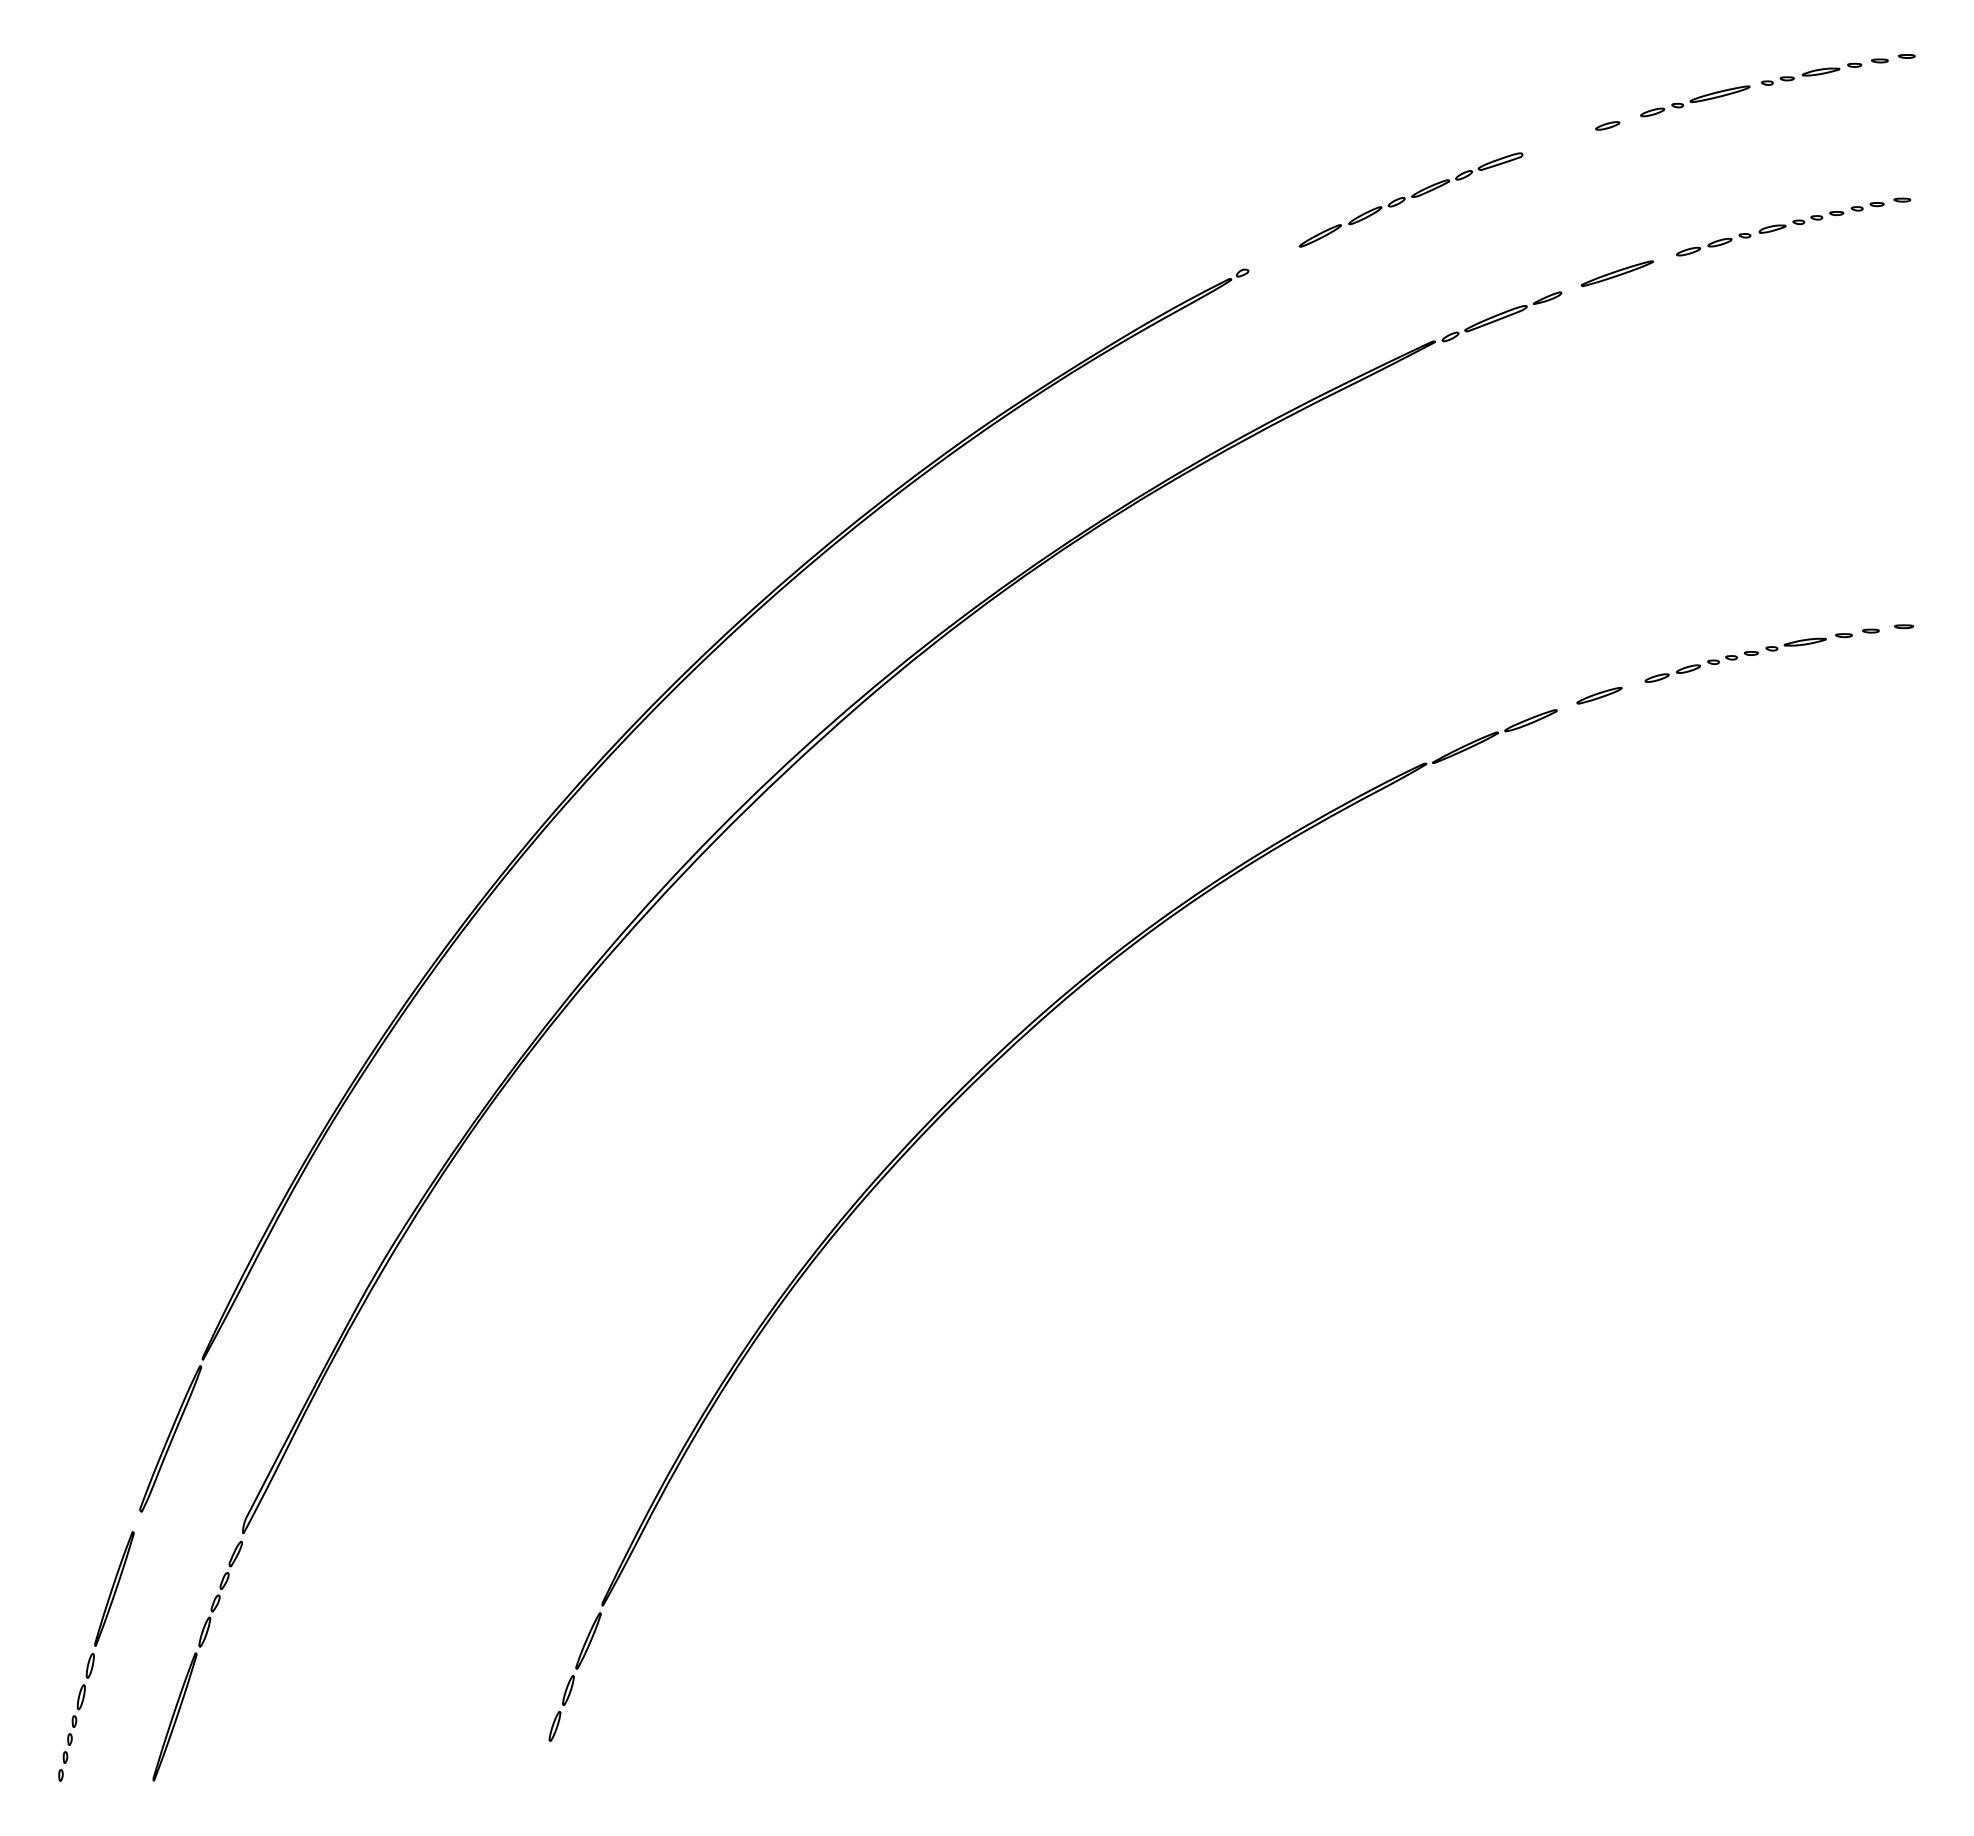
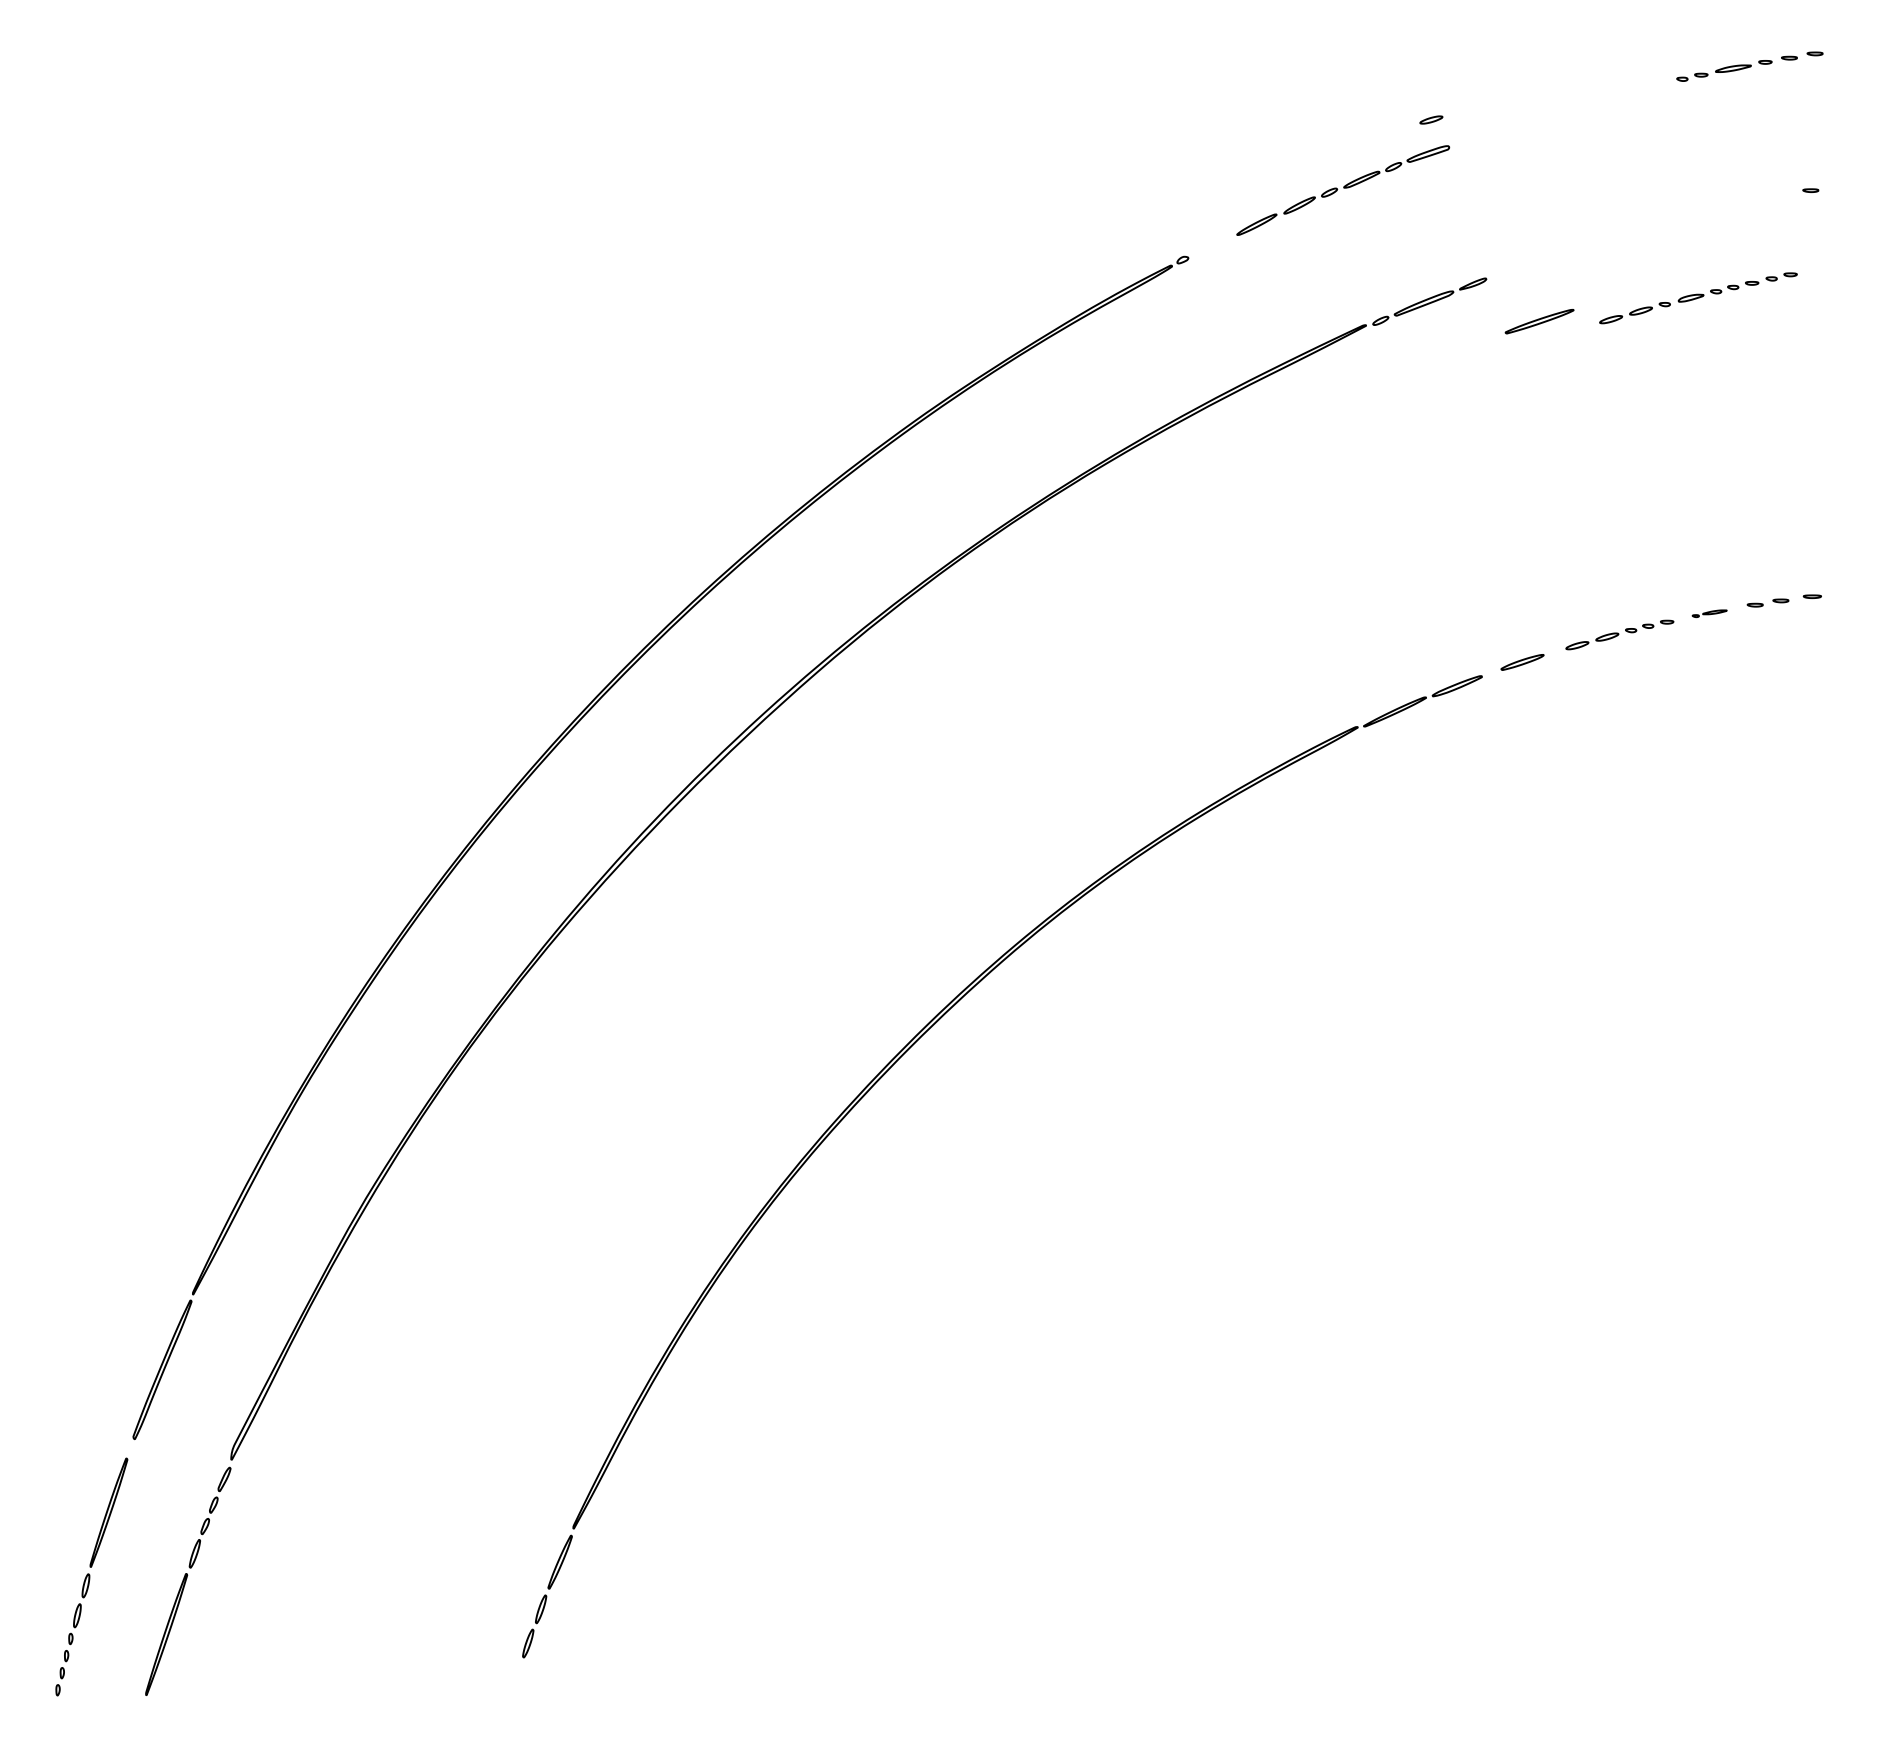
part: (1695, 101) -> (1613, 96), removed
part: (1607, 125) -> (1431, 119), moved
part: (1780, 229) -> (1698, 298), moved
part: (1616, 273) -> (1538, 321), moved
part: (1795, 644) -> (1709, 613), size x0.6

